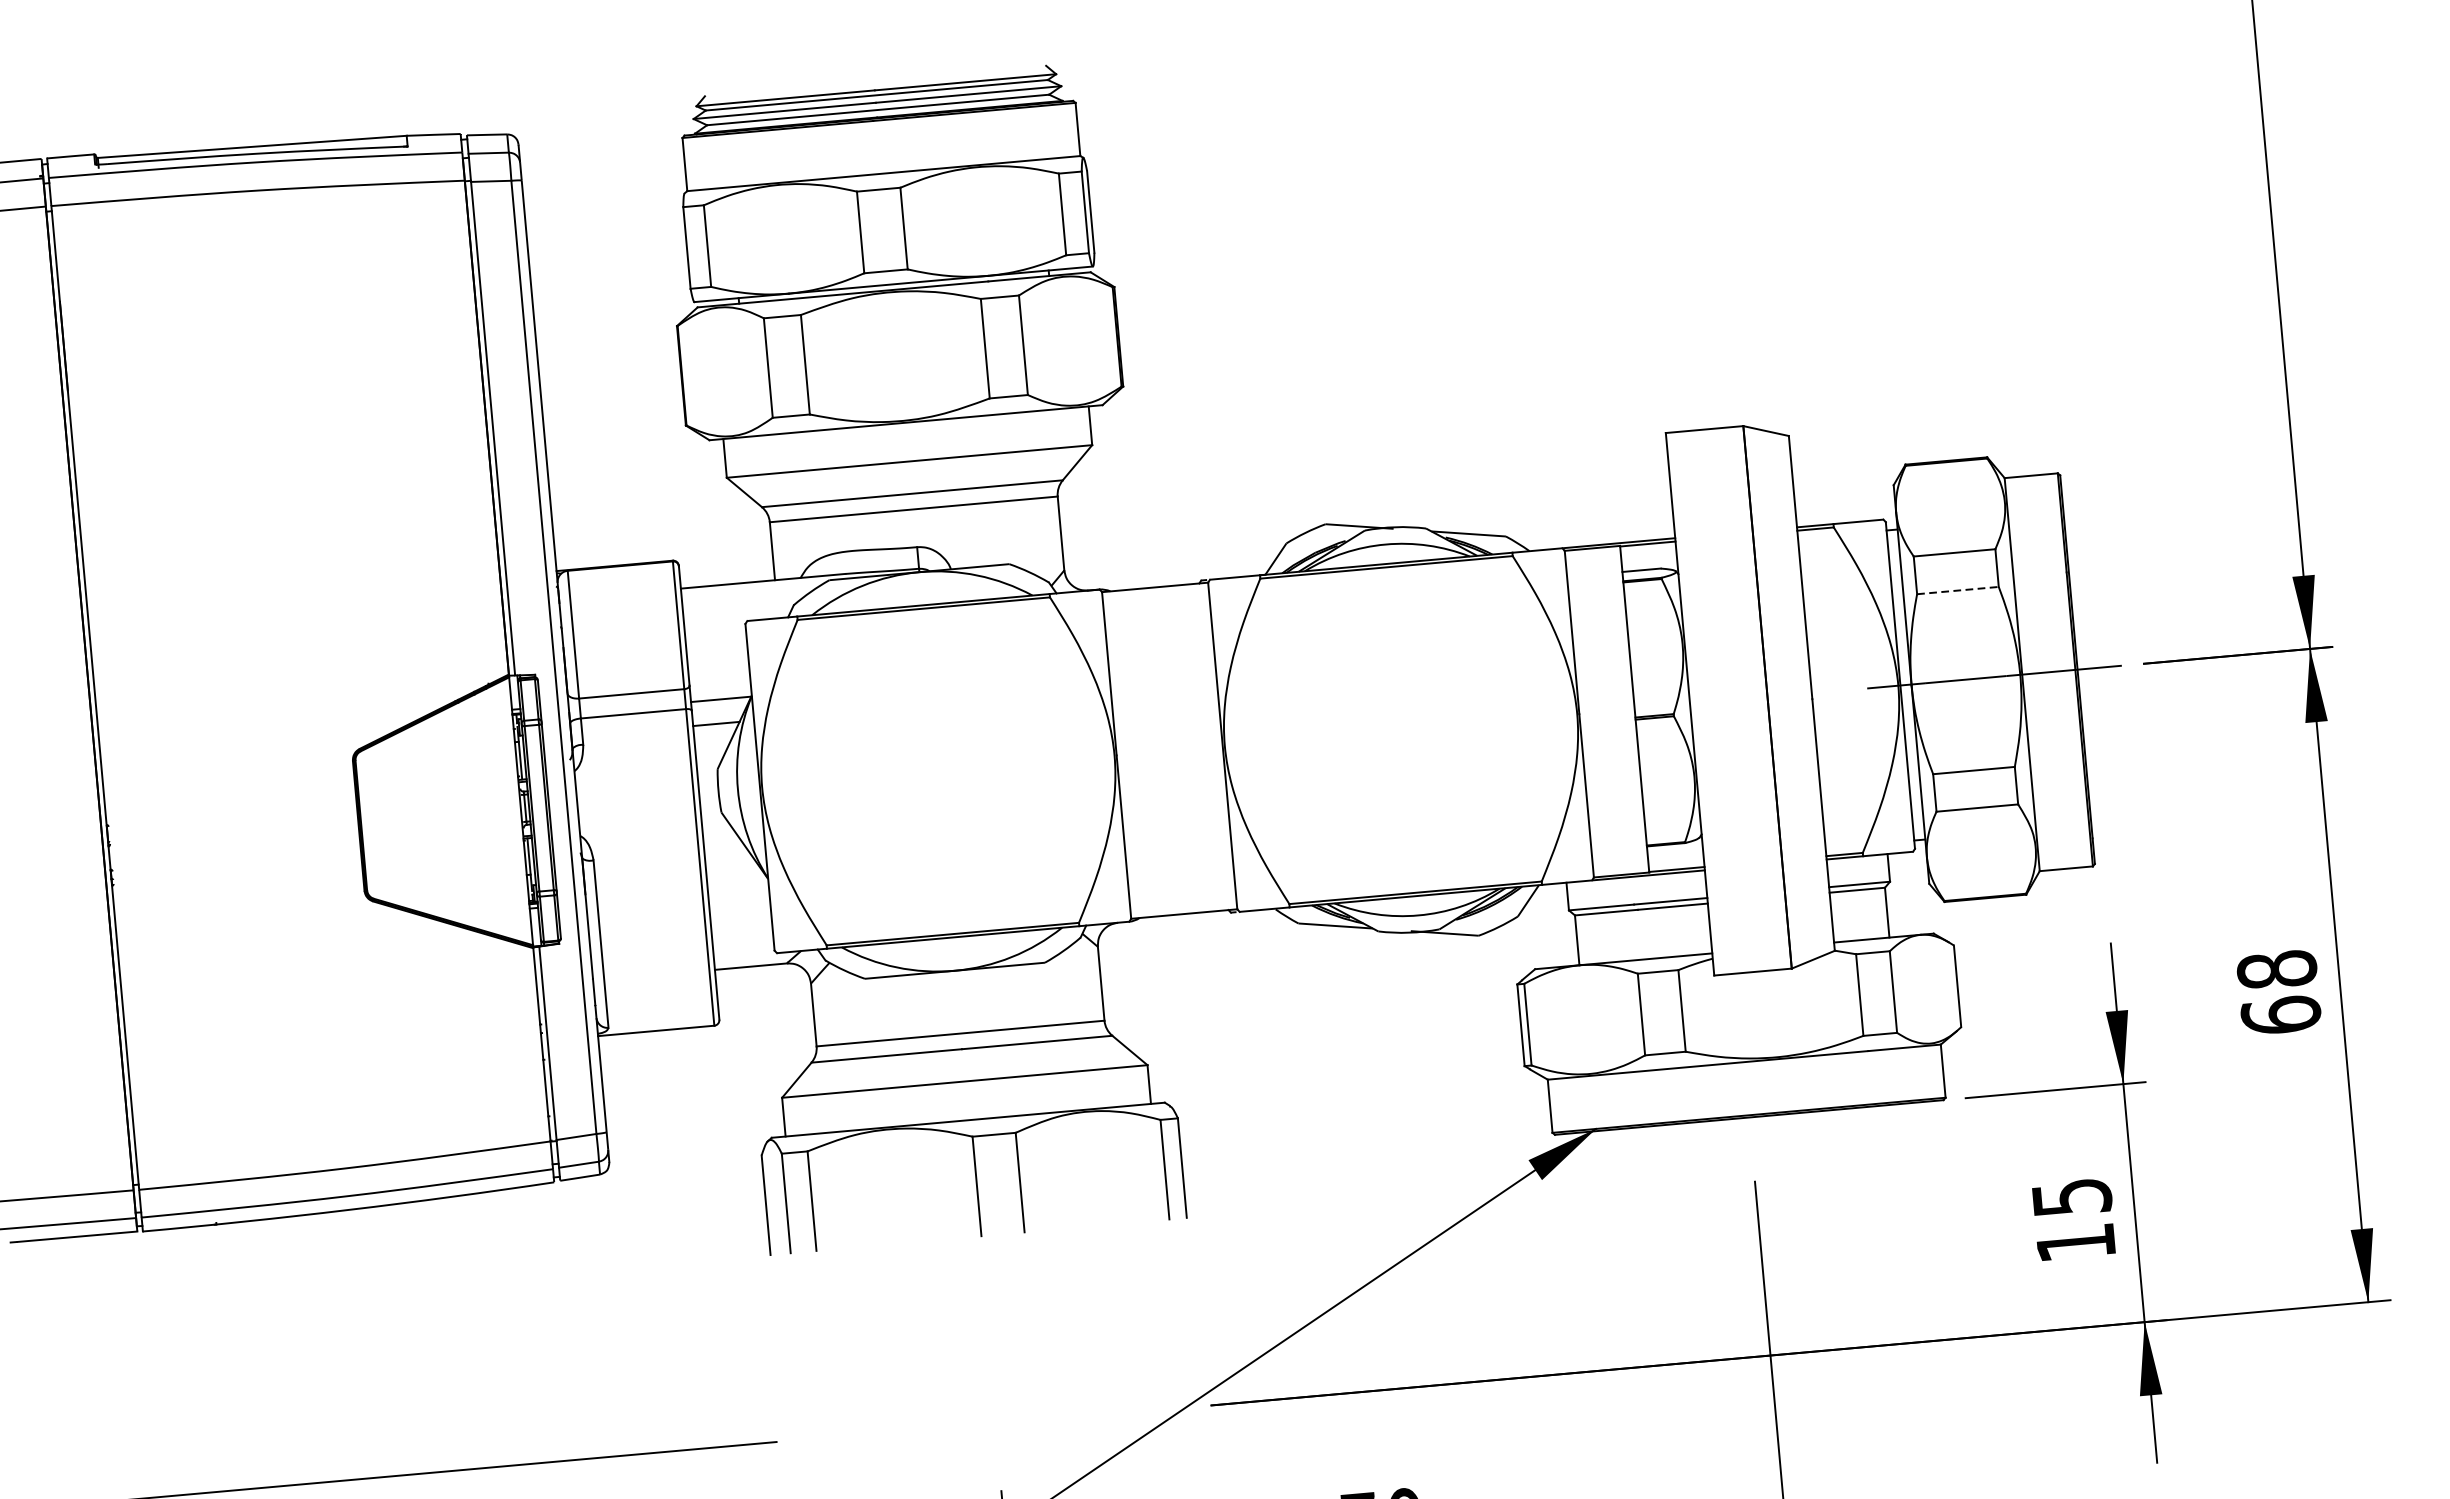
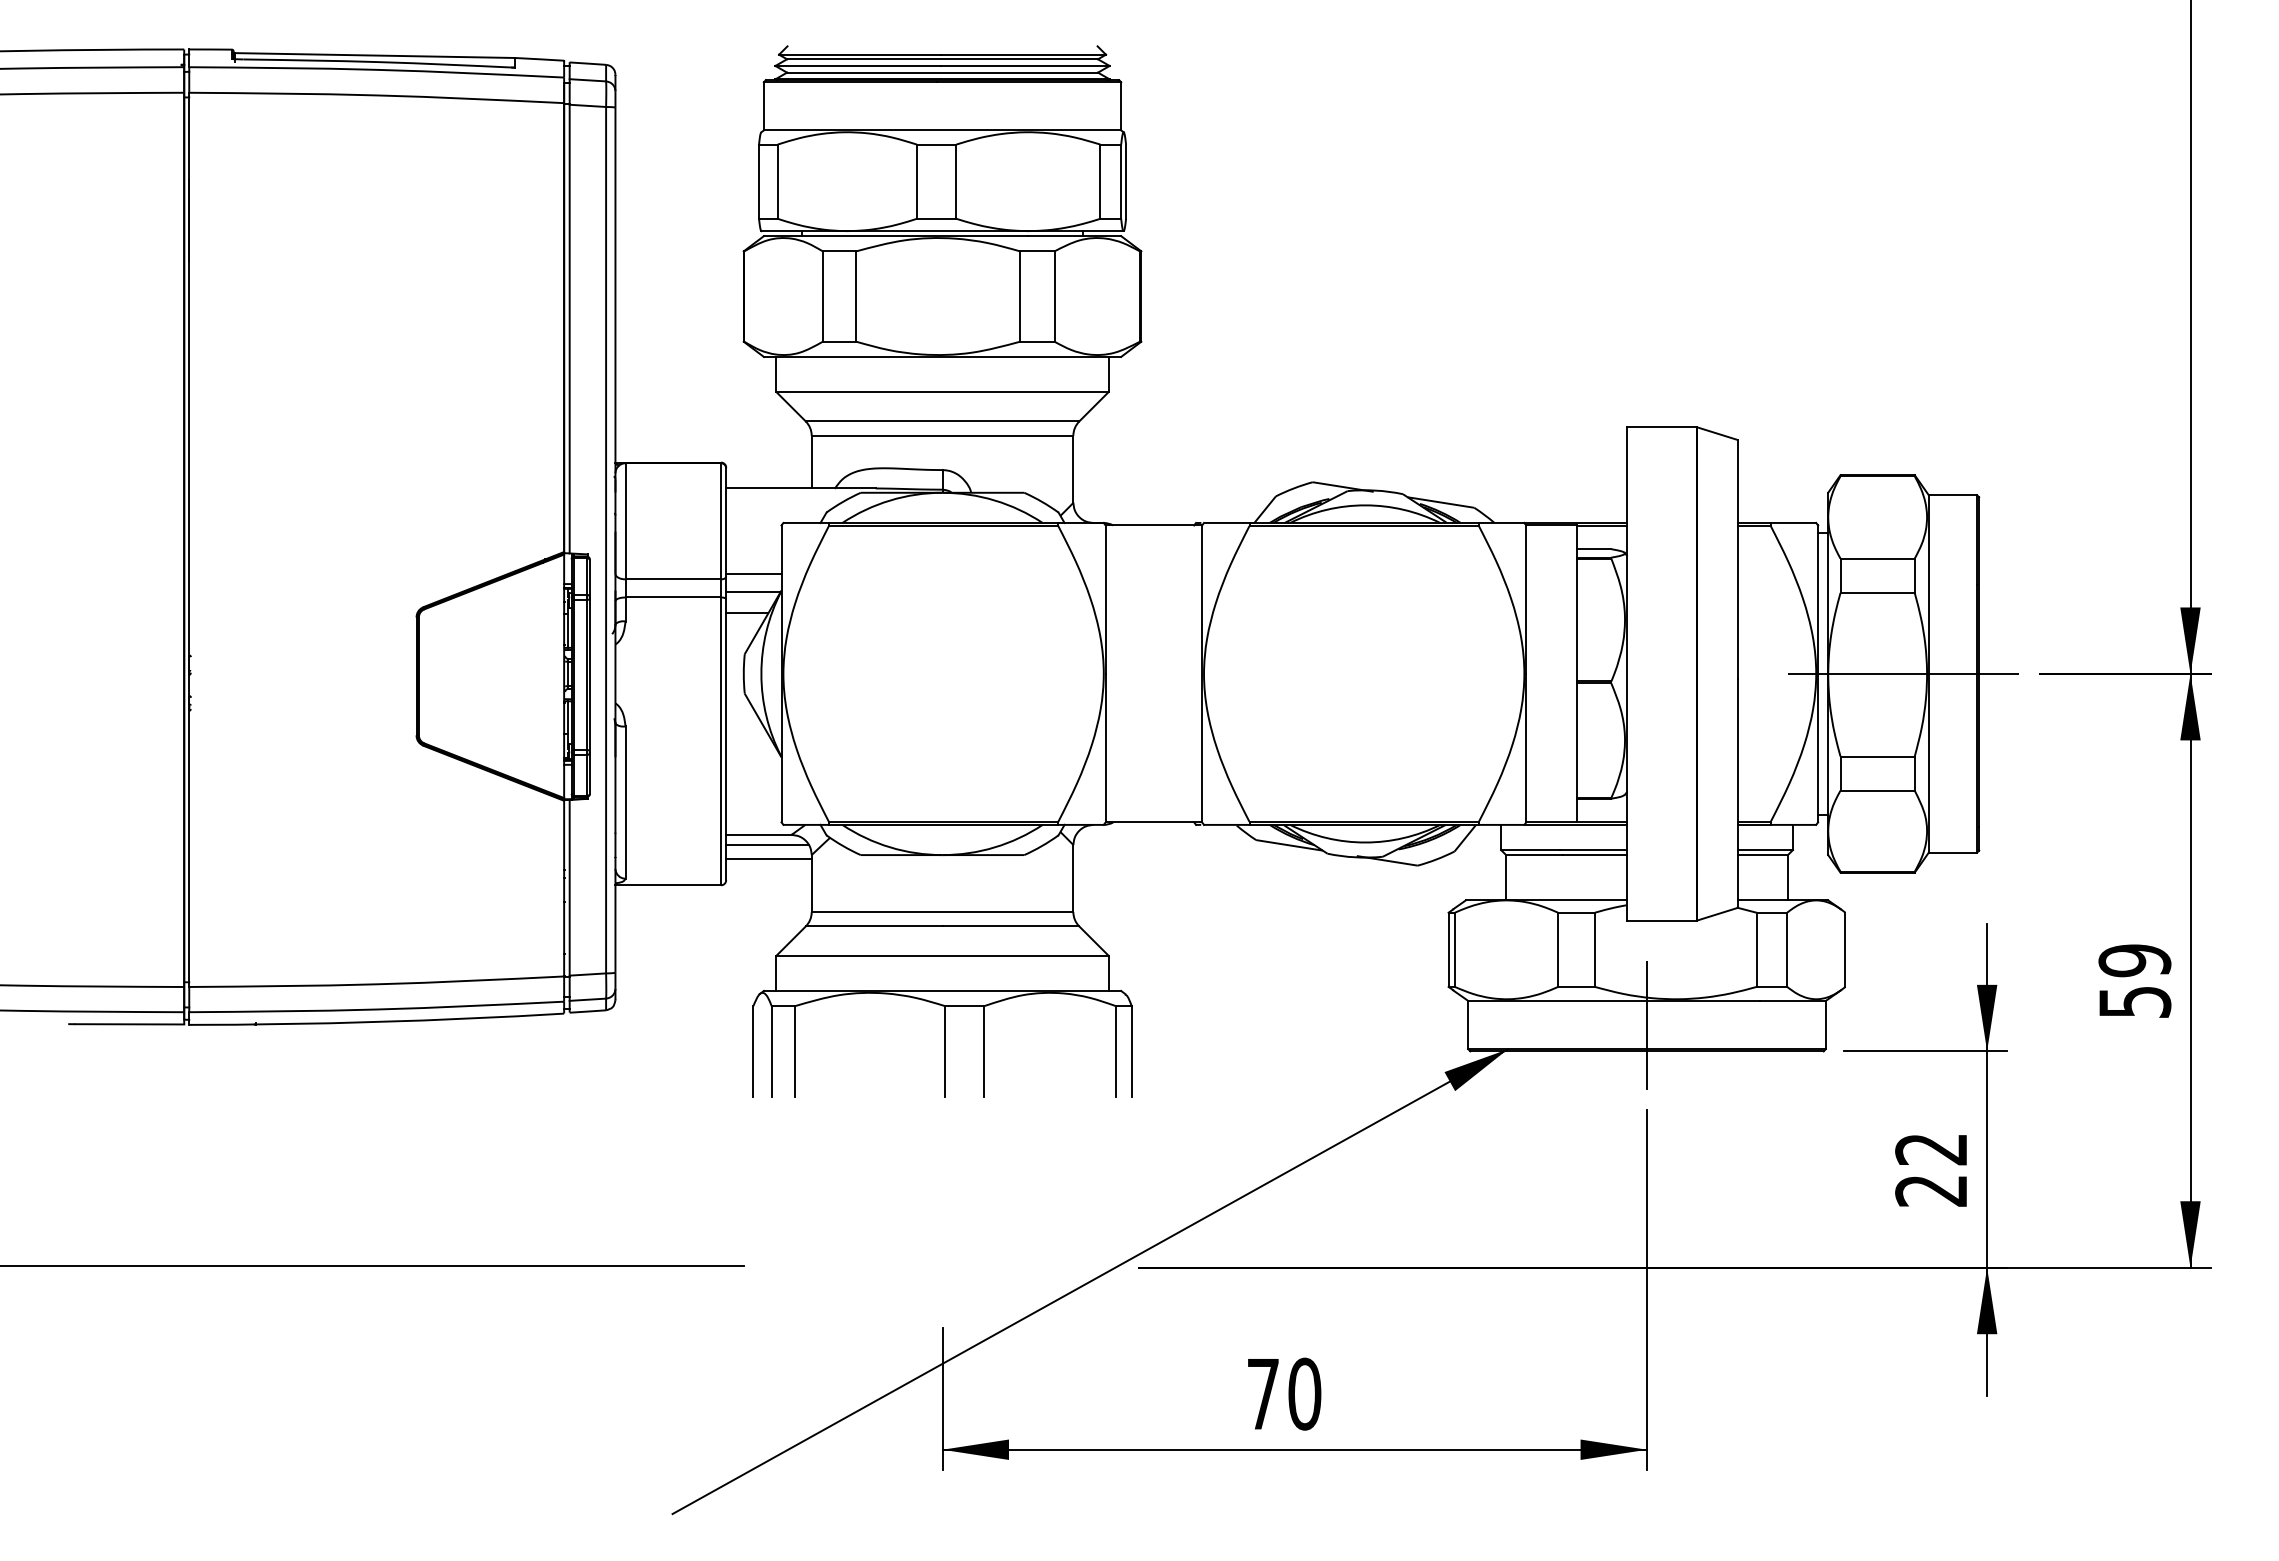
line: (1958, 589) -> (1878, 592), dashed -> solid
line: (719, 680) -> (753, 574), added
line: (761, 976) -> (767, 844), added
line: (763, 992) -> (768, 859), added
text: (2278, 992) -> (2134, 981), 68 -> 59
line: (1747, 1087) -> (1647, 1024), added
text: (2073, 1220) -> (1931, 1170), 15 -> 22

